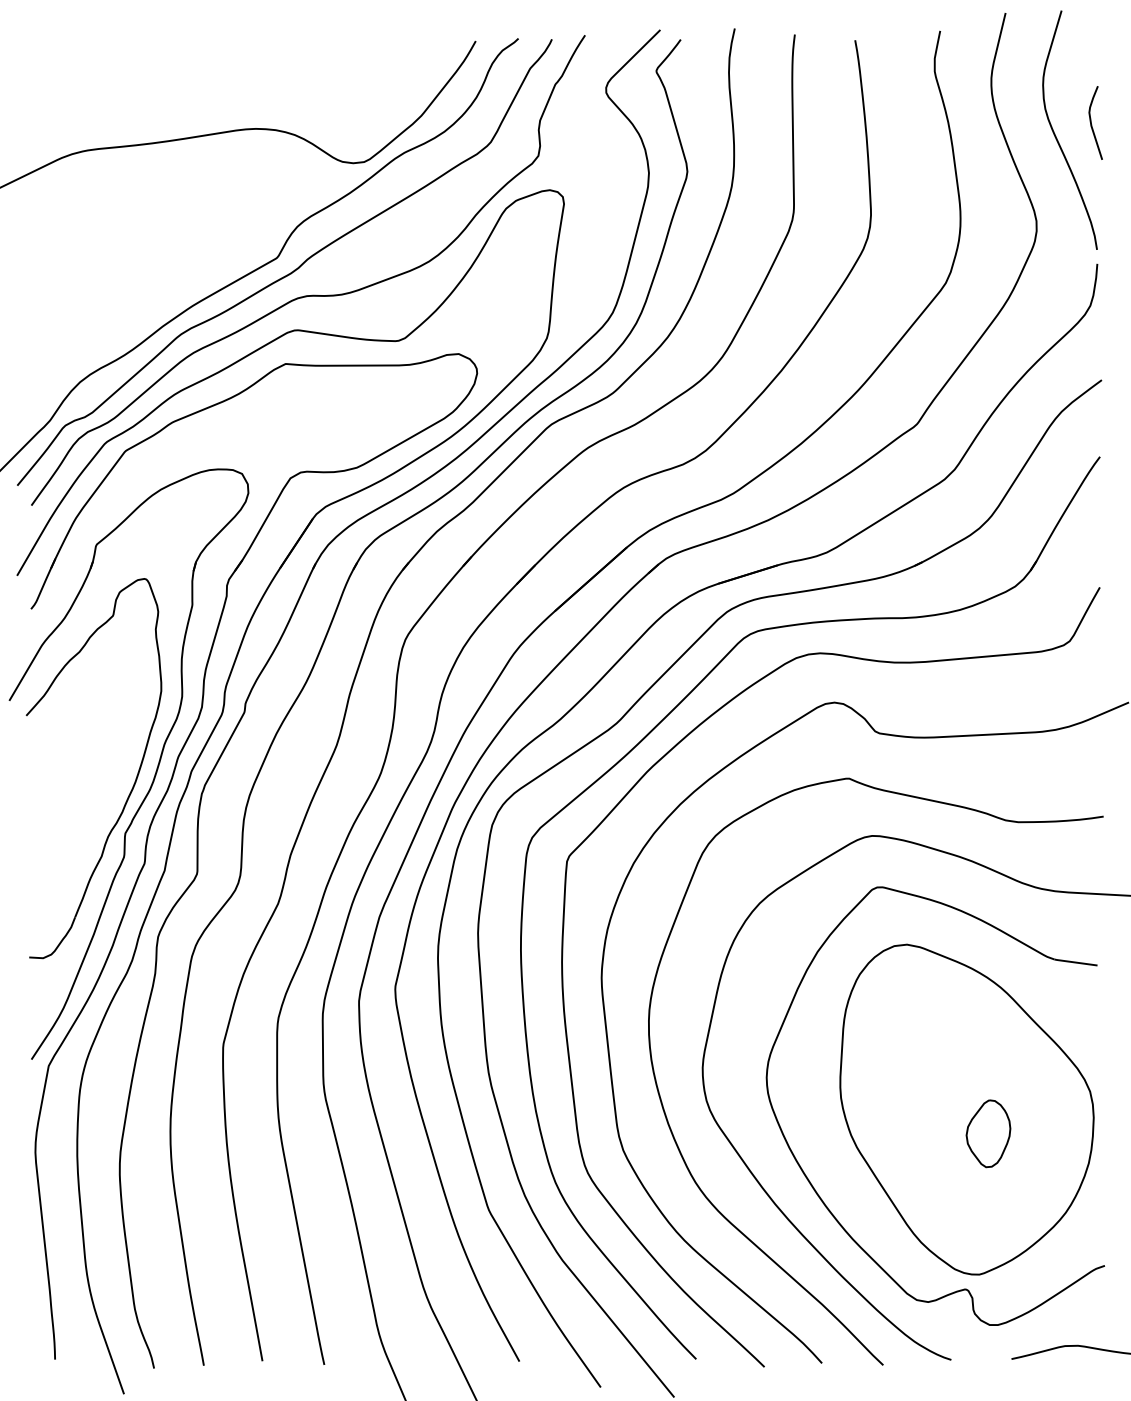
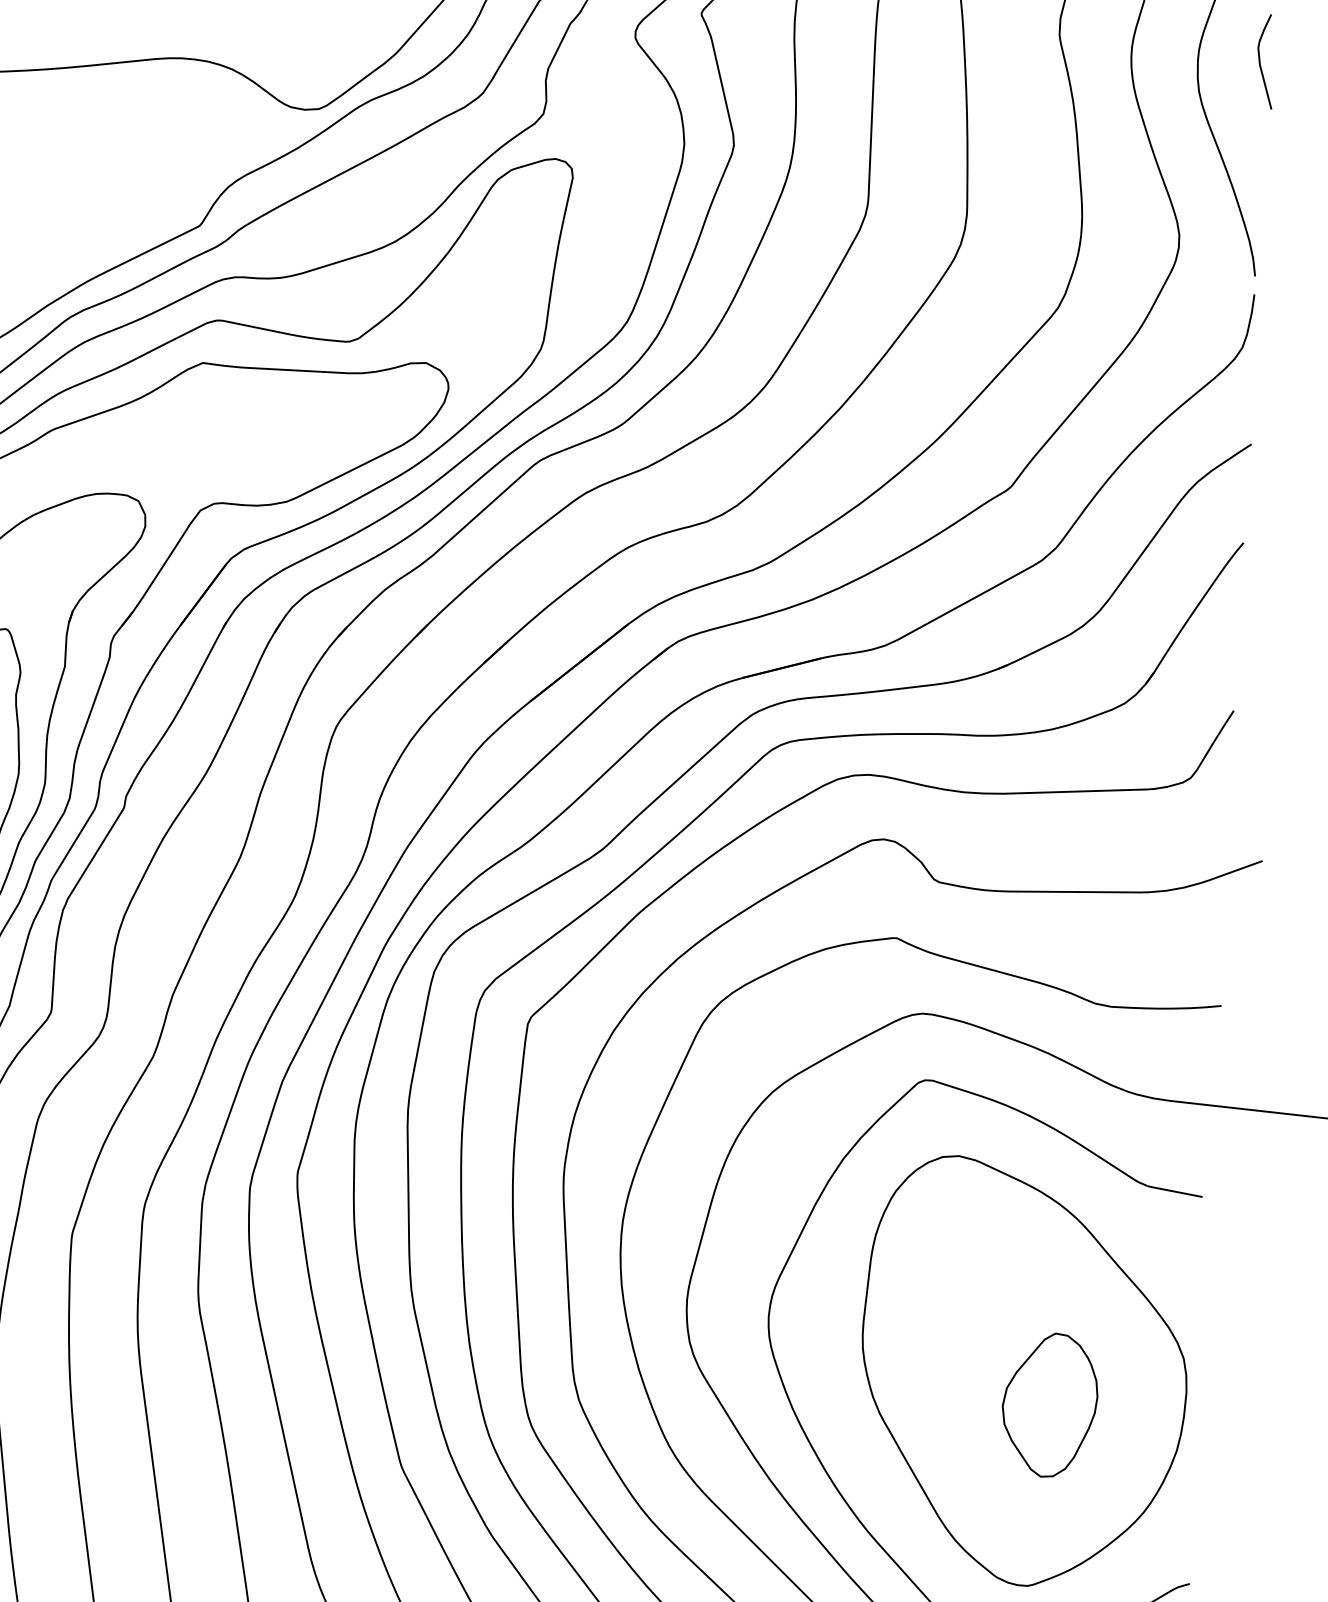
curve: (1092, 124) -> (1261, 63), moved
part: (988, 1133) -> (1049, 1405), size x1.67

